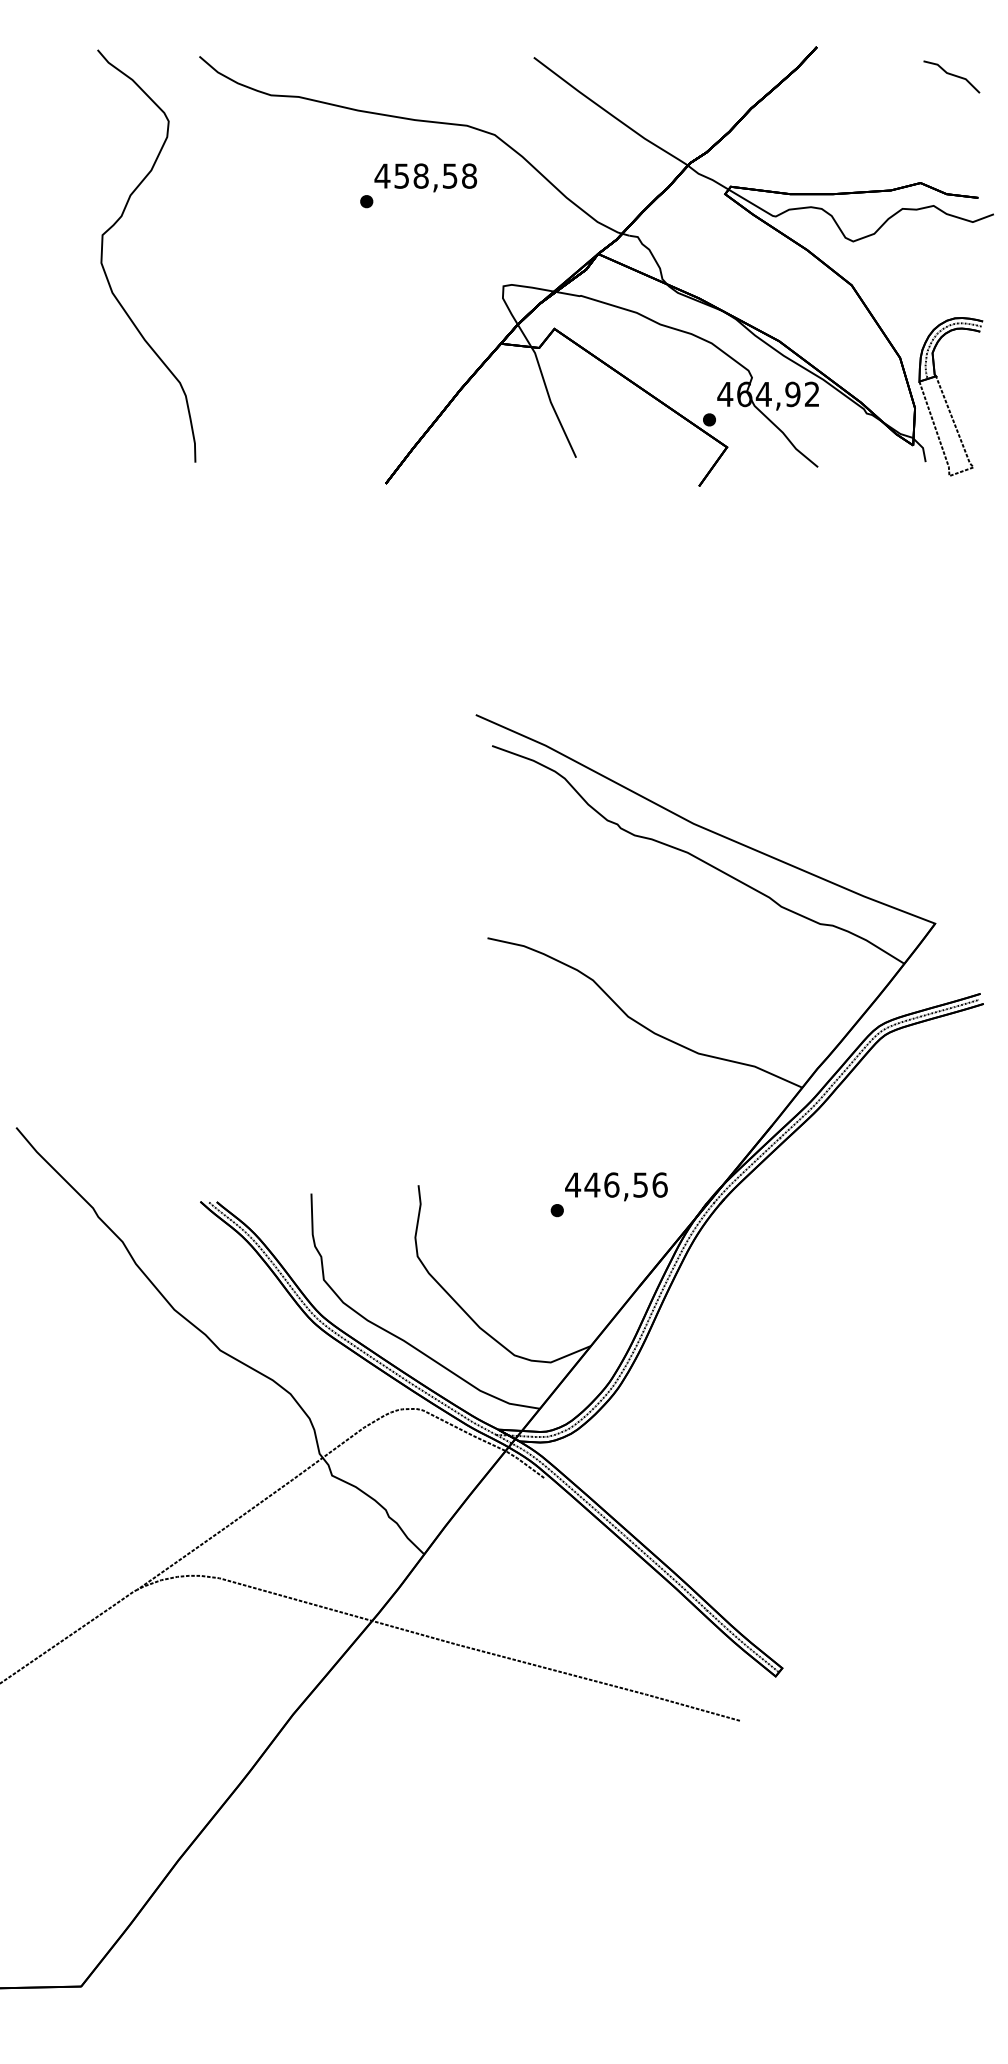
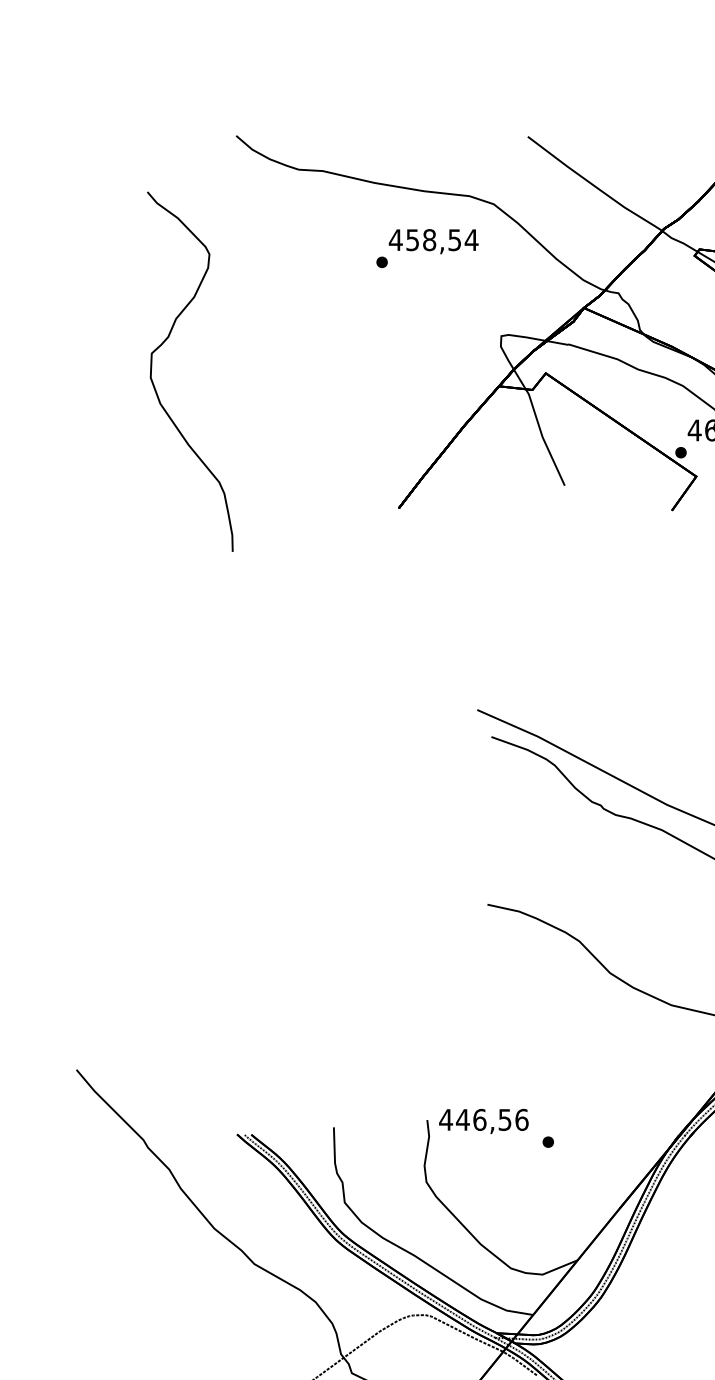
text: (469, 175) -> (471, 239), 458,58 -> 458,54
curve: (105, 270) -> (154, 384), moved
text: (616, 1186) -> (483, 1121), moved

